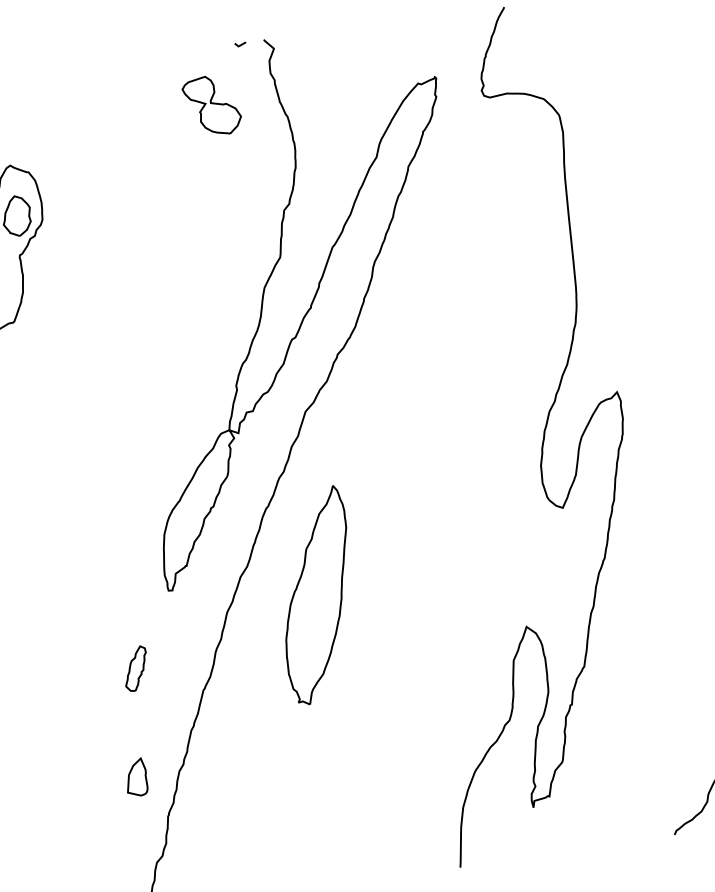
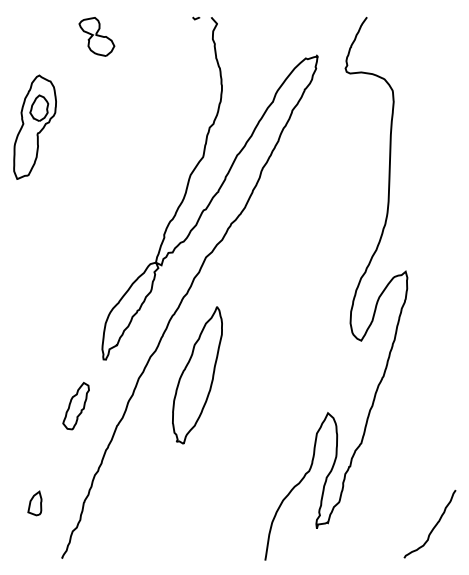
part: (211, 105) -> (96, 36), moved
part: (135, 669) -> (75, 406), size x1.67
part: (135, 777) -> (34, 503), moved

